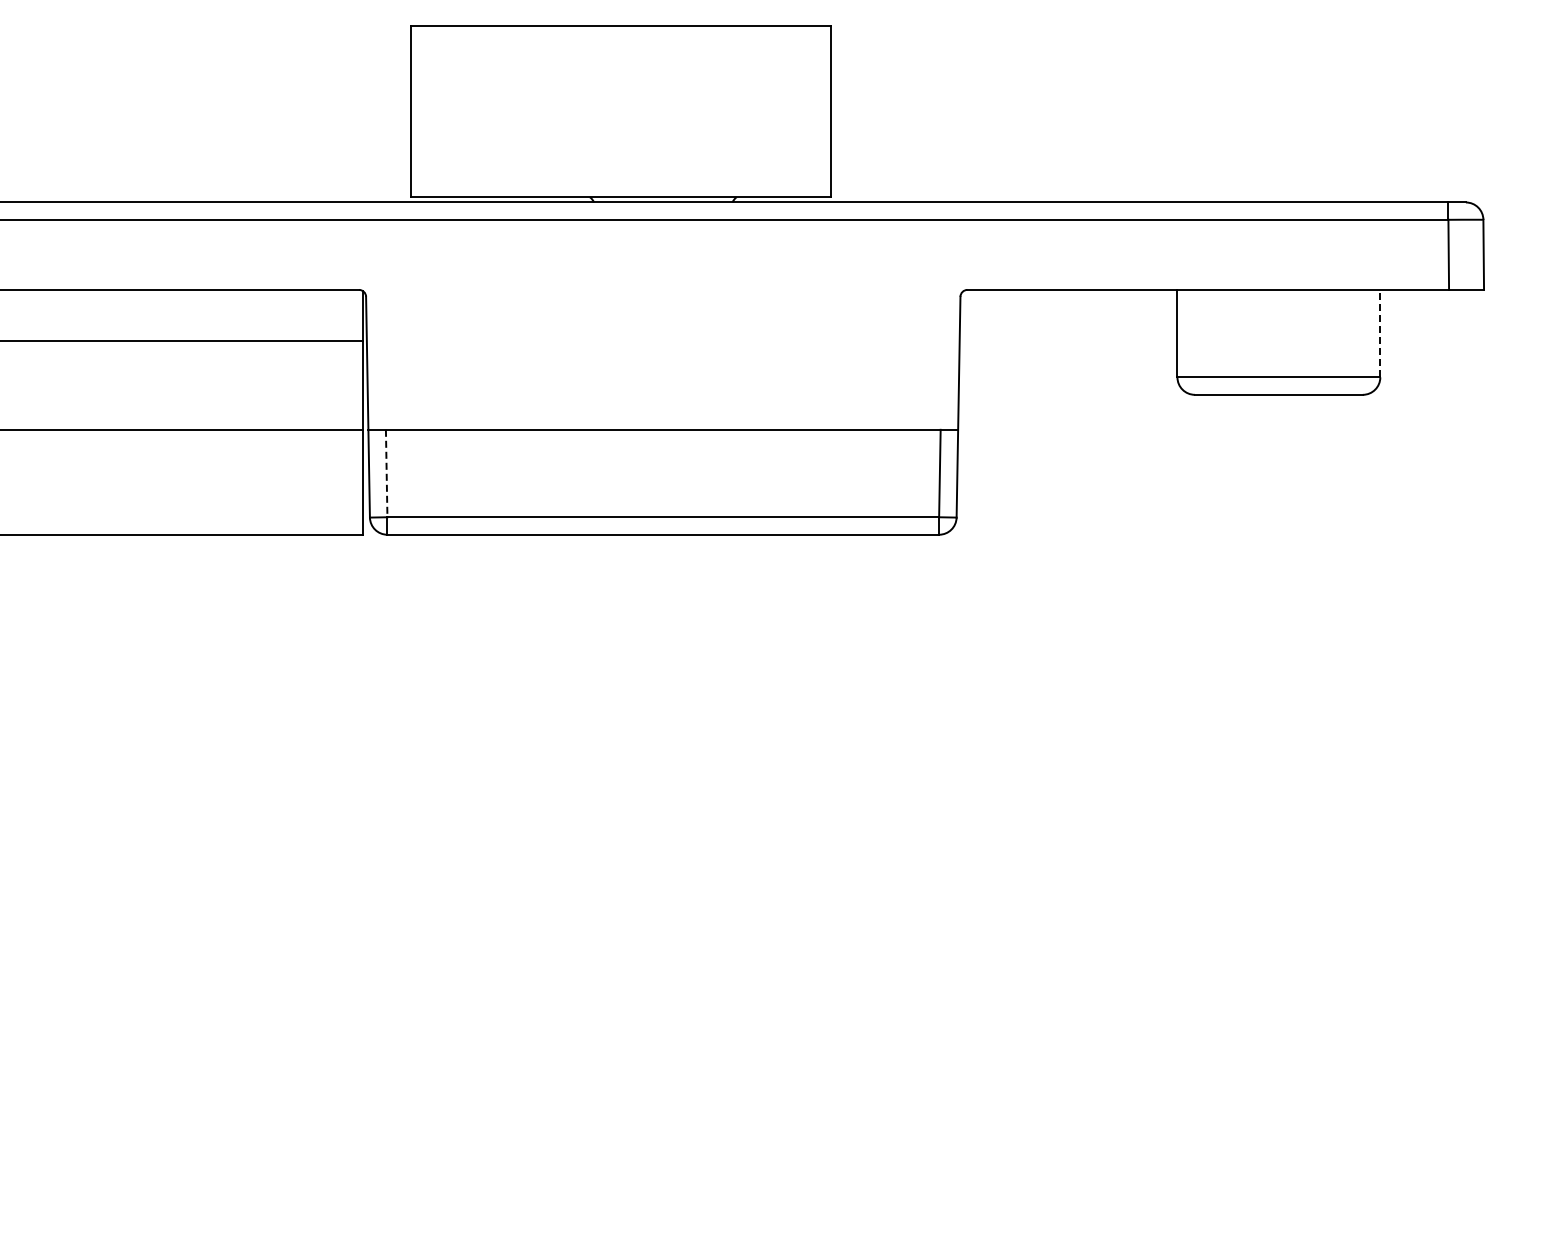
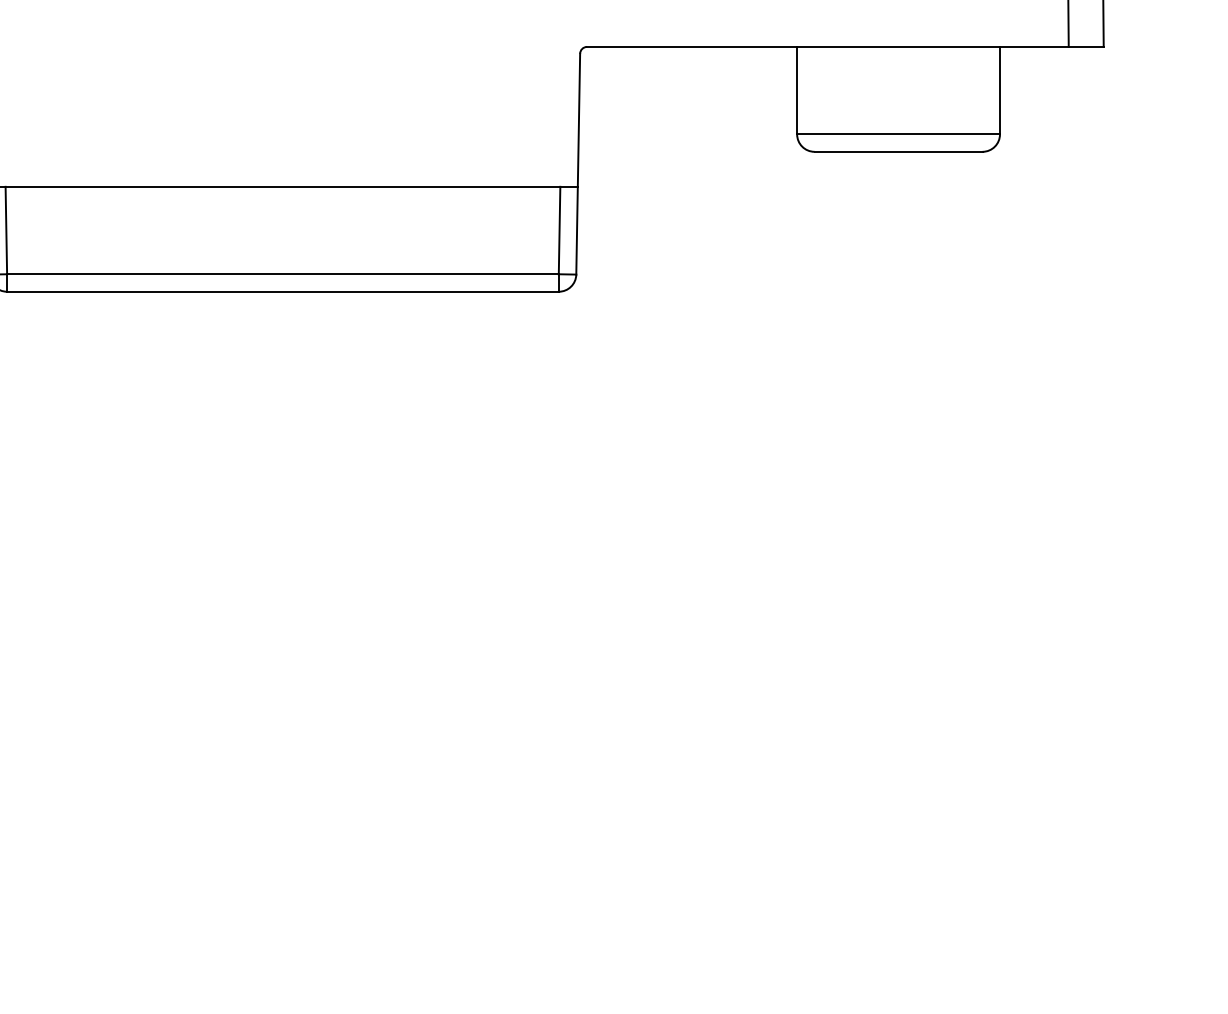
line: (1380, 333) -> (1000, 90), dashed -> solid
line: (386, 473) -> (6, 230), dashed -> solid

